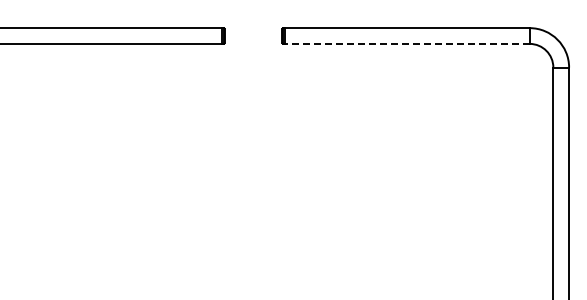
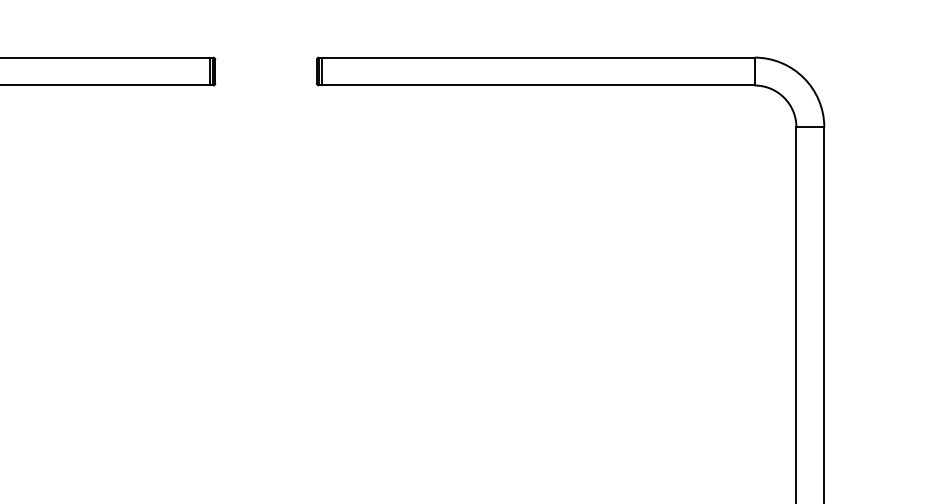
line: (407, 43) -> (538, 84), dashed -> solid

